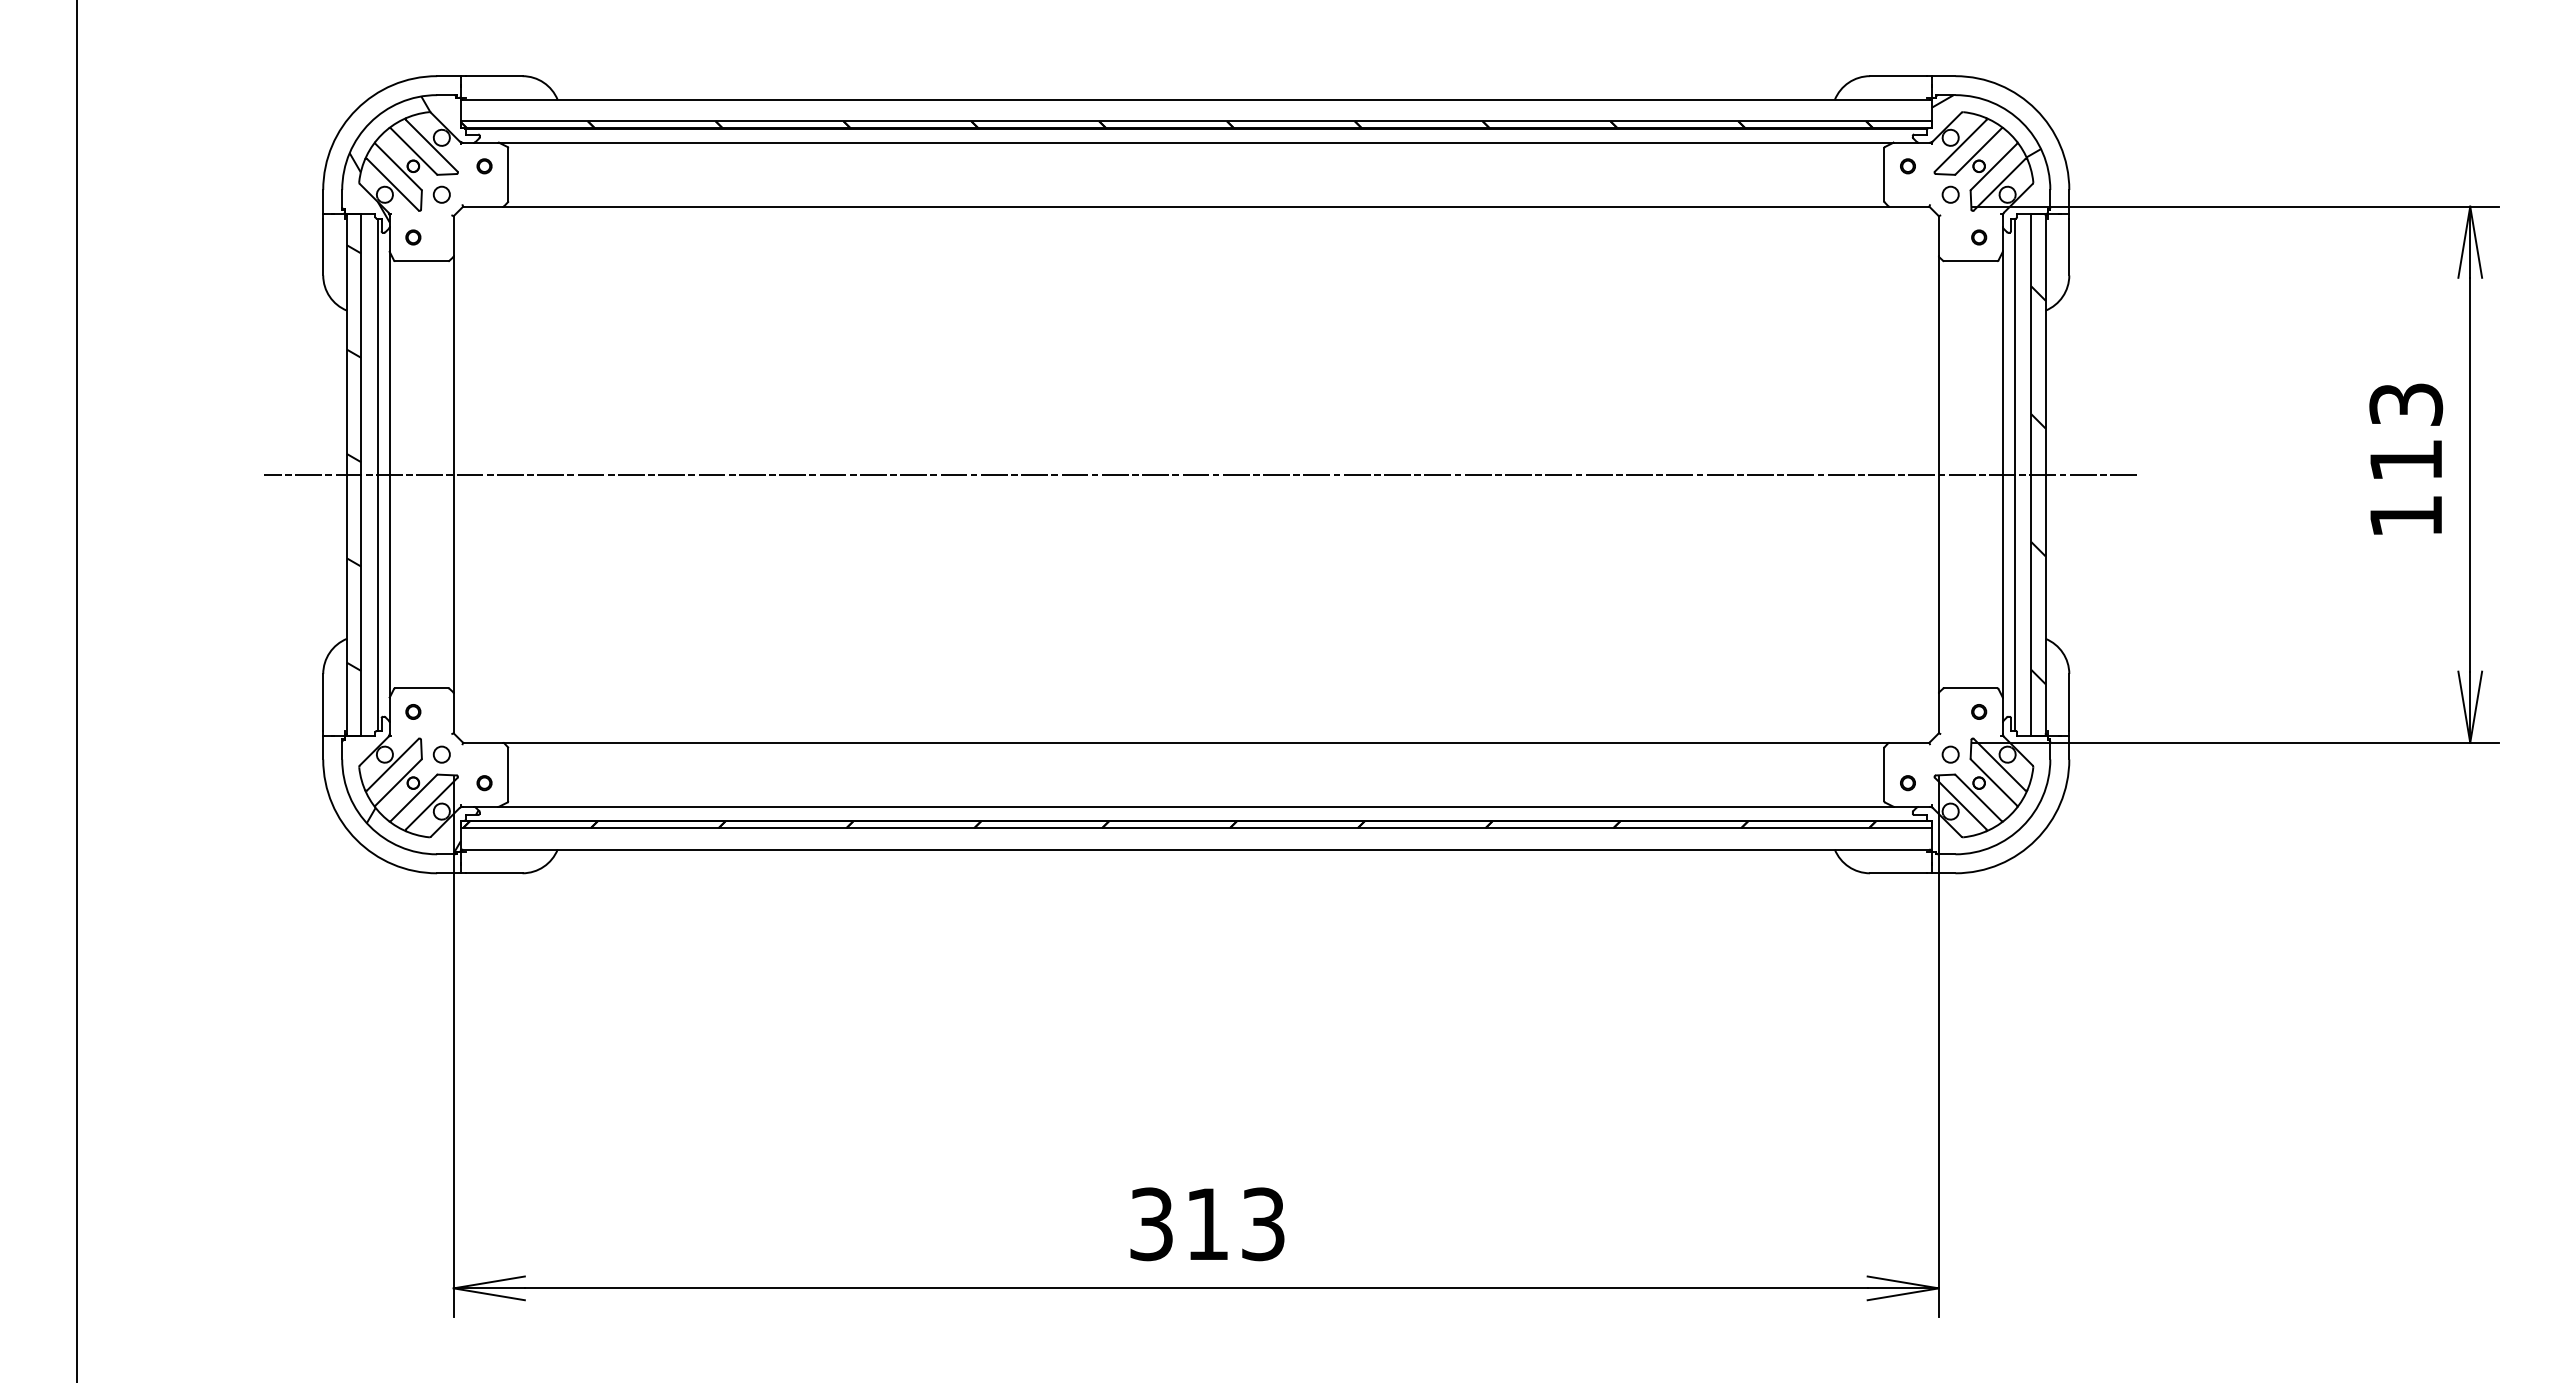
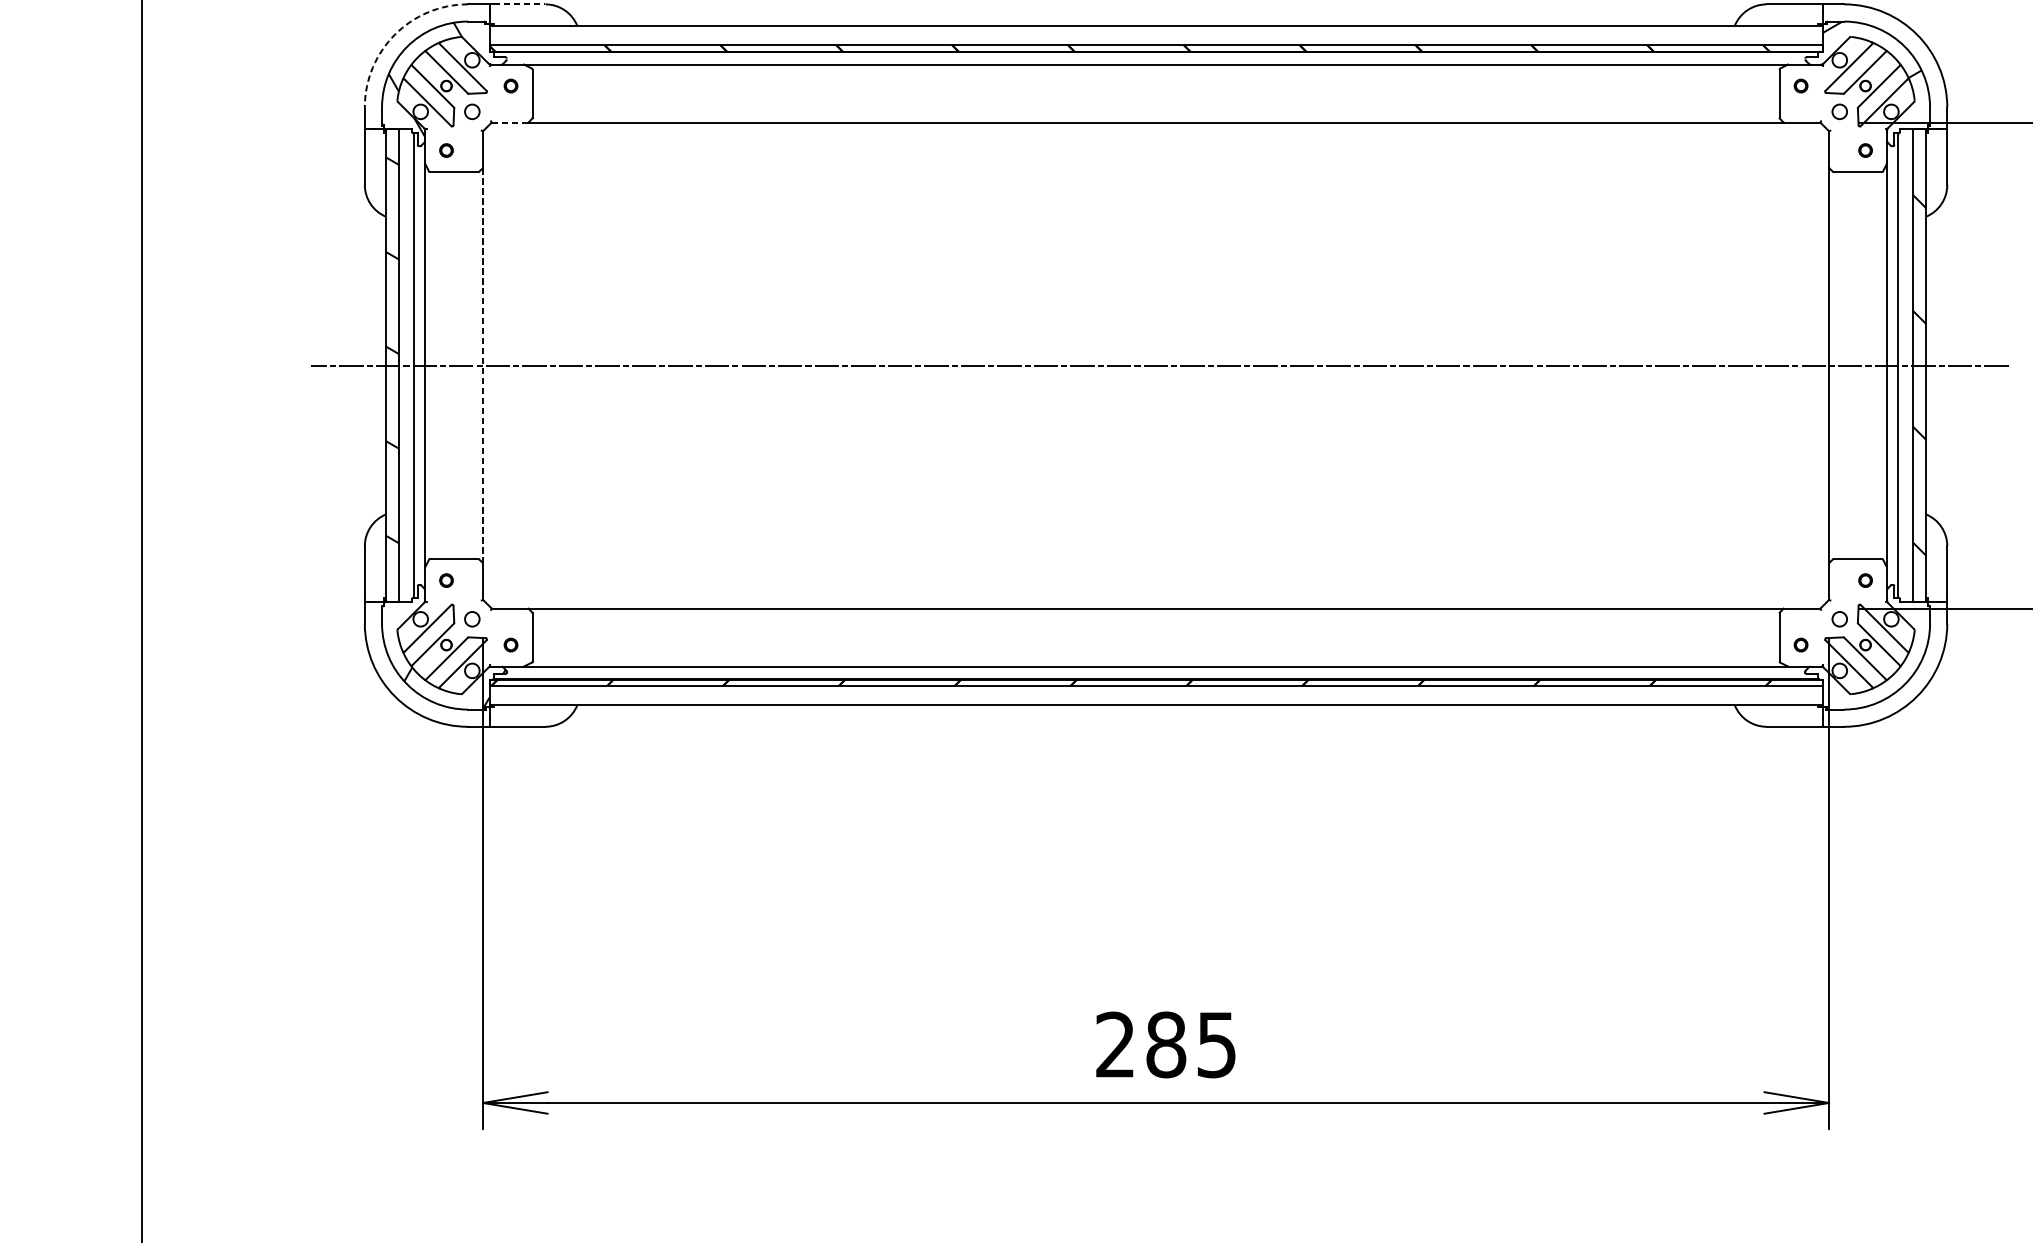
line: (494, 76) -> (520, 4), solid -> dashed
arc: (356, 109) -> (394, 34), solid -> dashed
line: (483, 206) -> (510, 122), solid -> dashed
line: (453, 474) -> (482, 365), solid -> dashed
text: (1207, 1224) -> (1166, 1045), 313 -> 285

